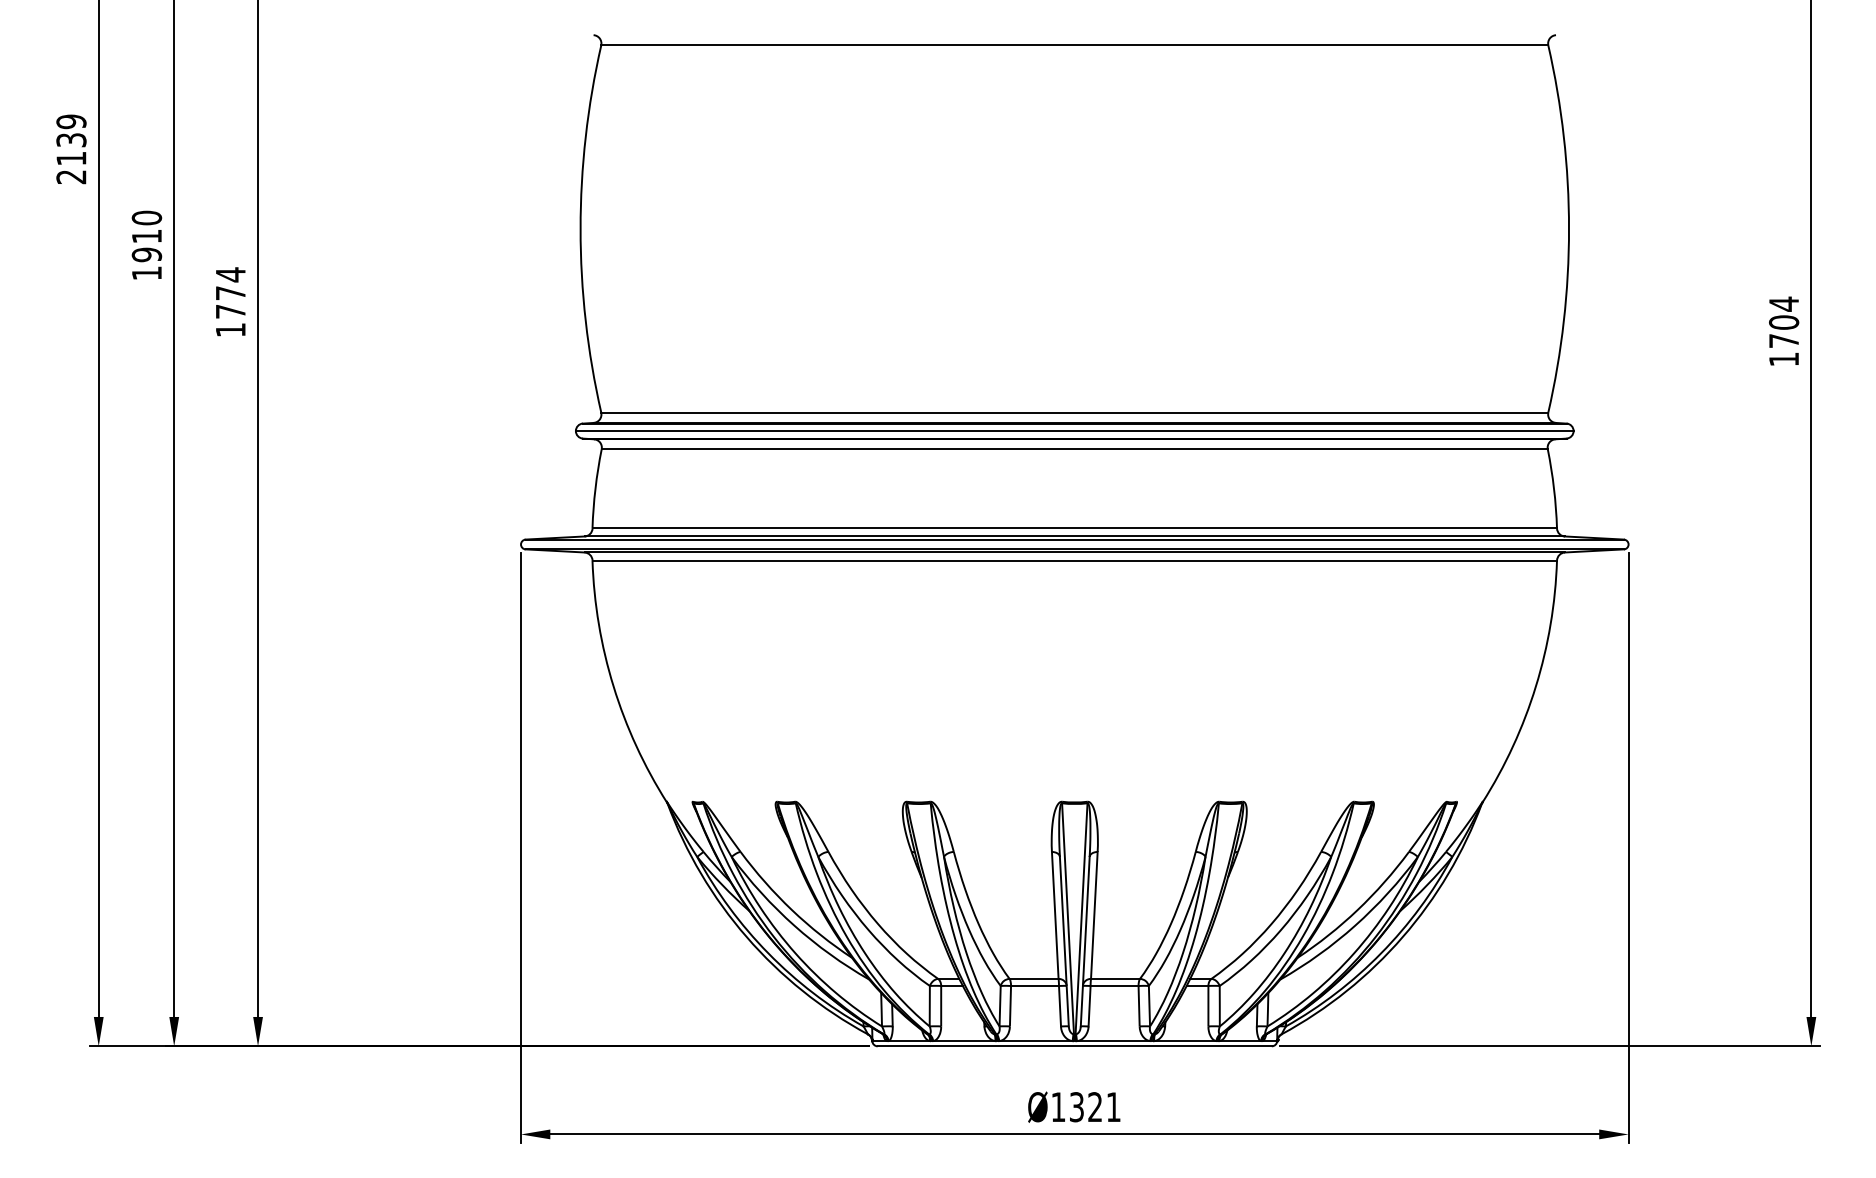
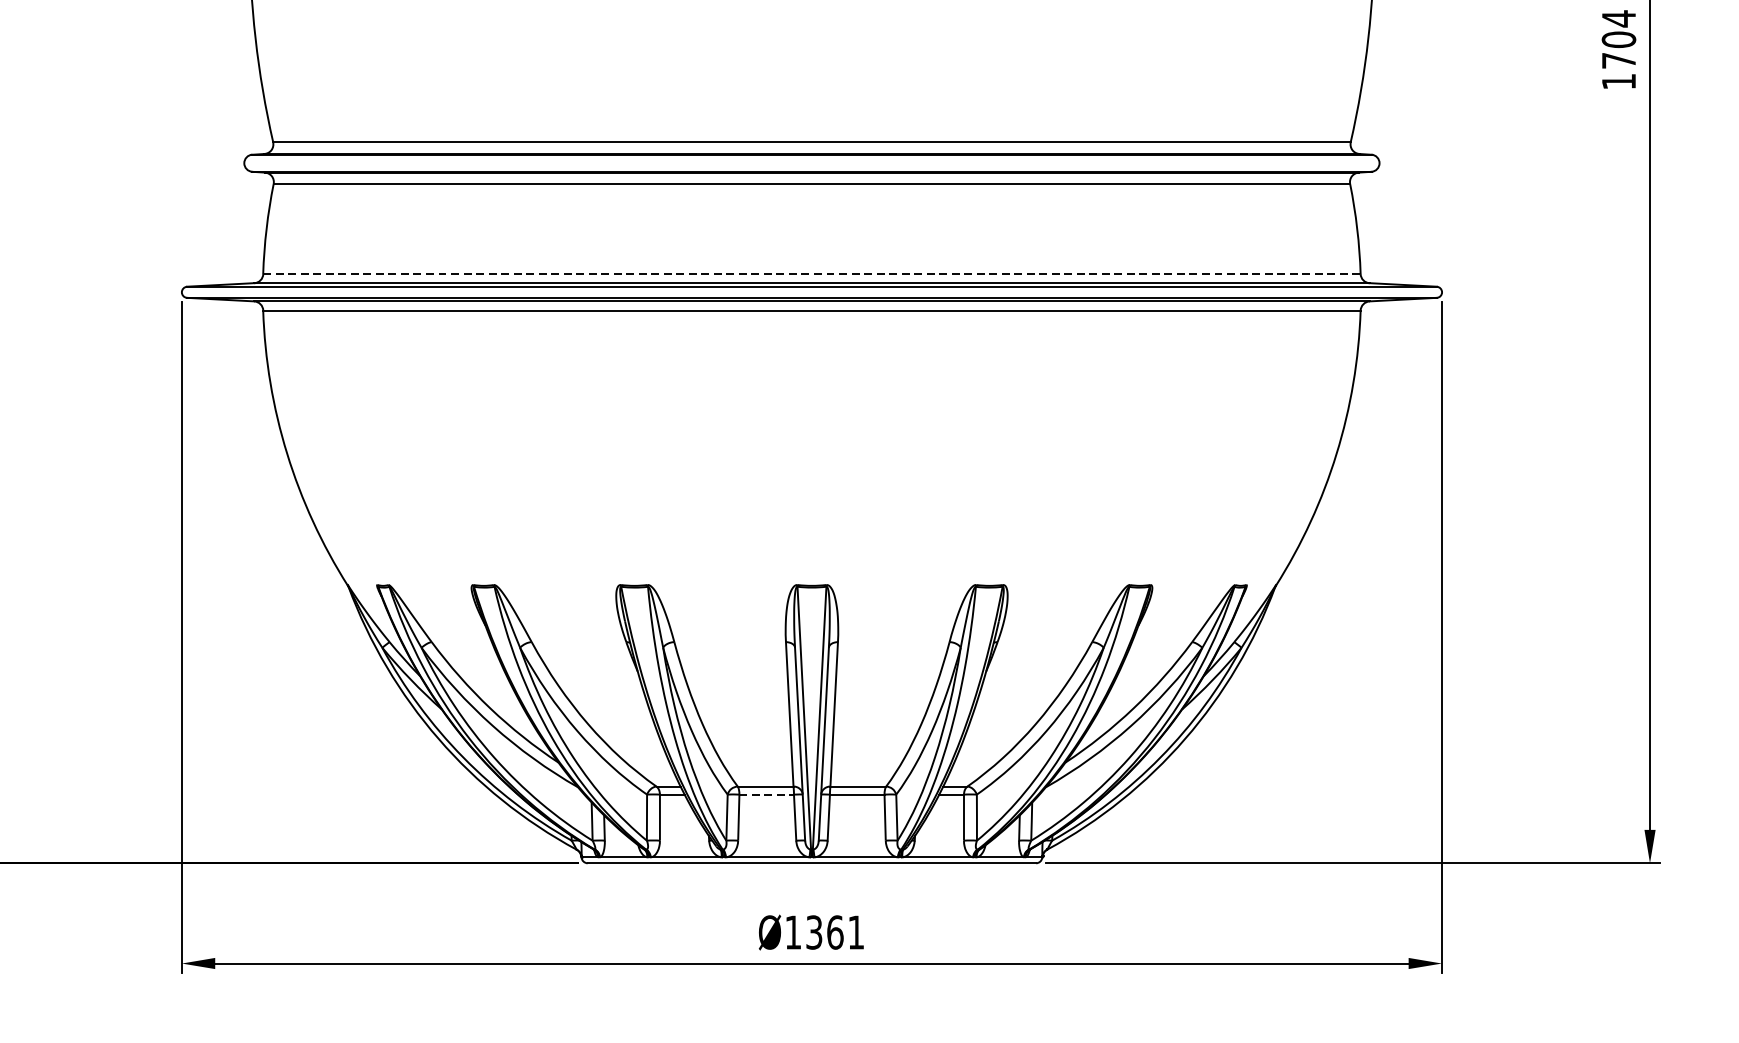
line: (1074, 431) -> (811, 163), removed
line: (1075, 528) -> (812, 274), solid -> dashed
line: (1035, 985) -> (767, 794), solid -> dashed
text: (1095, 1107) -> (835, 932), Ø1321 -> Ø1361

